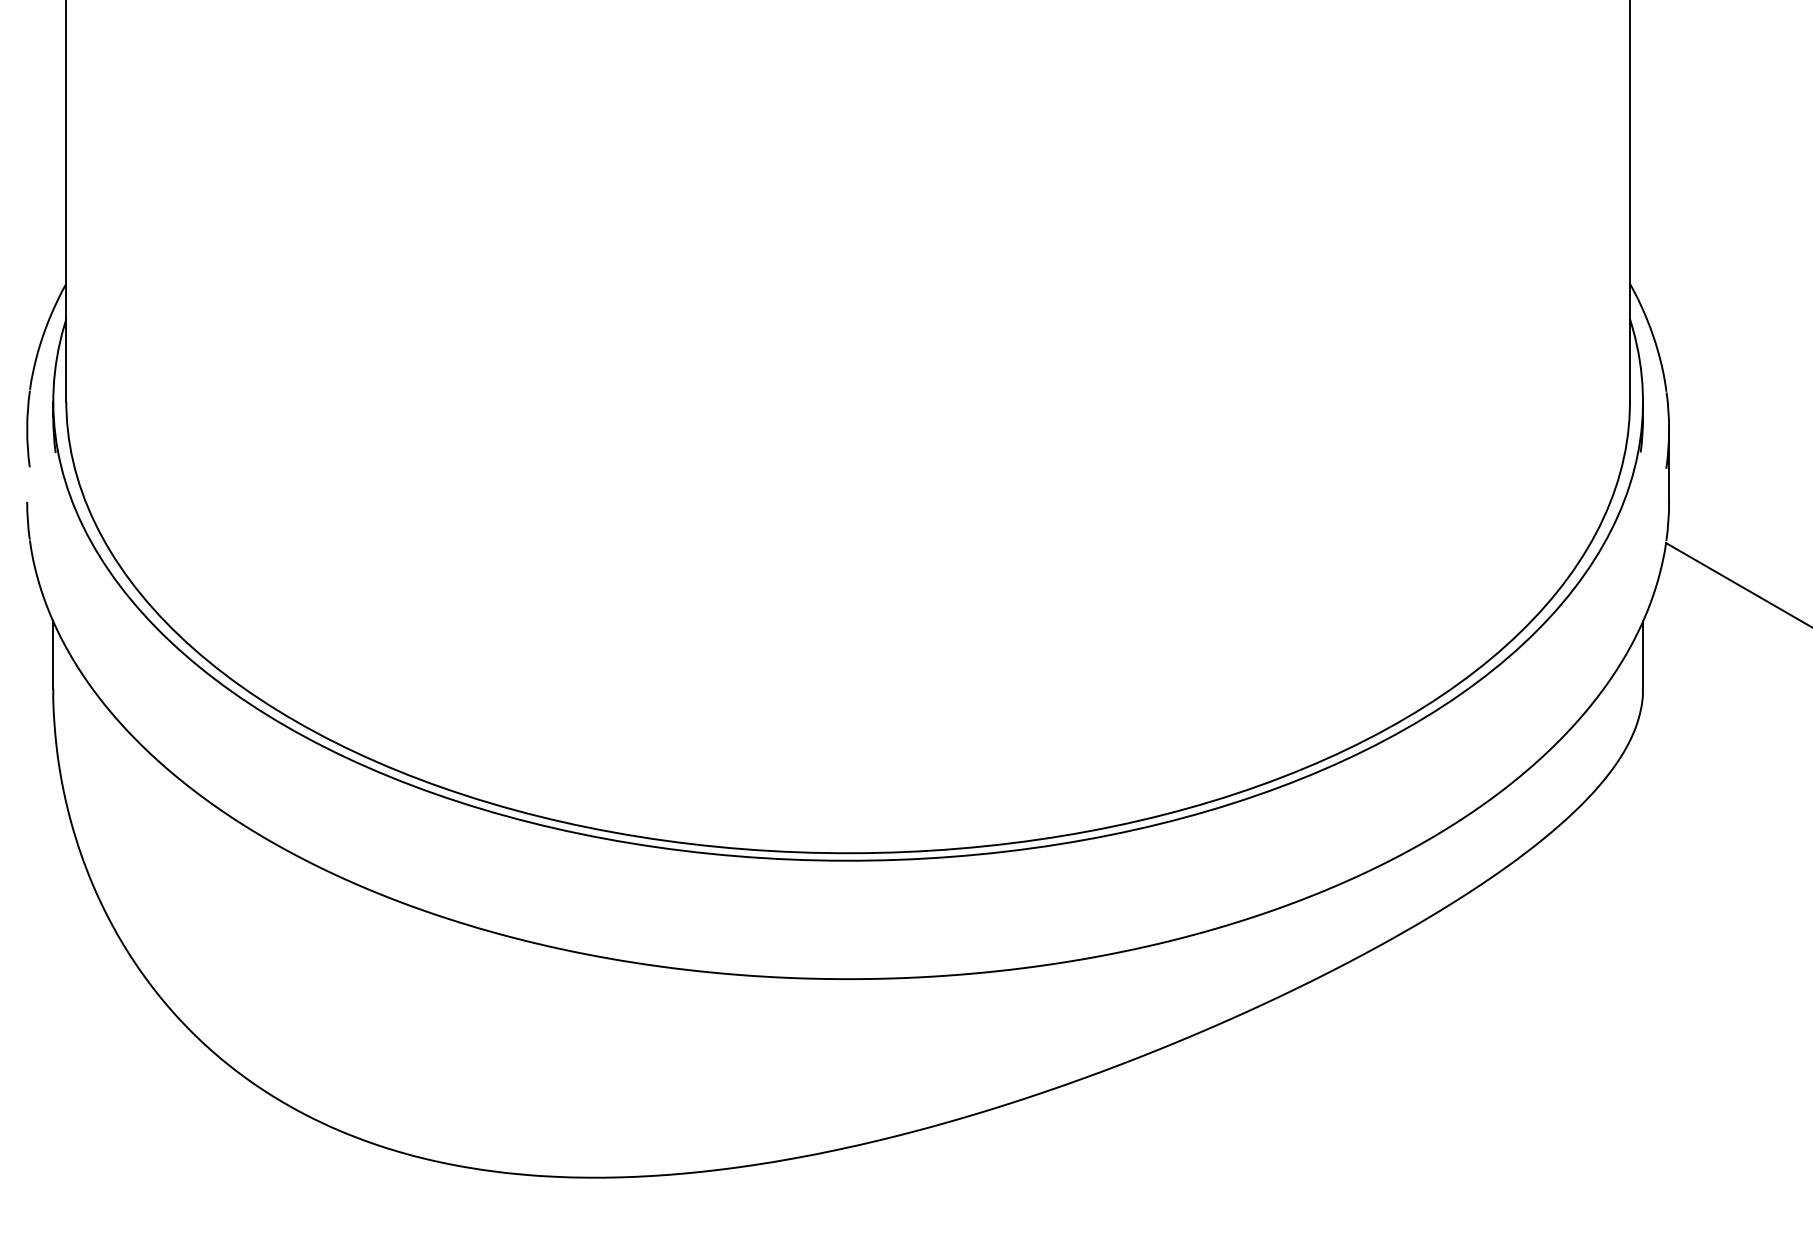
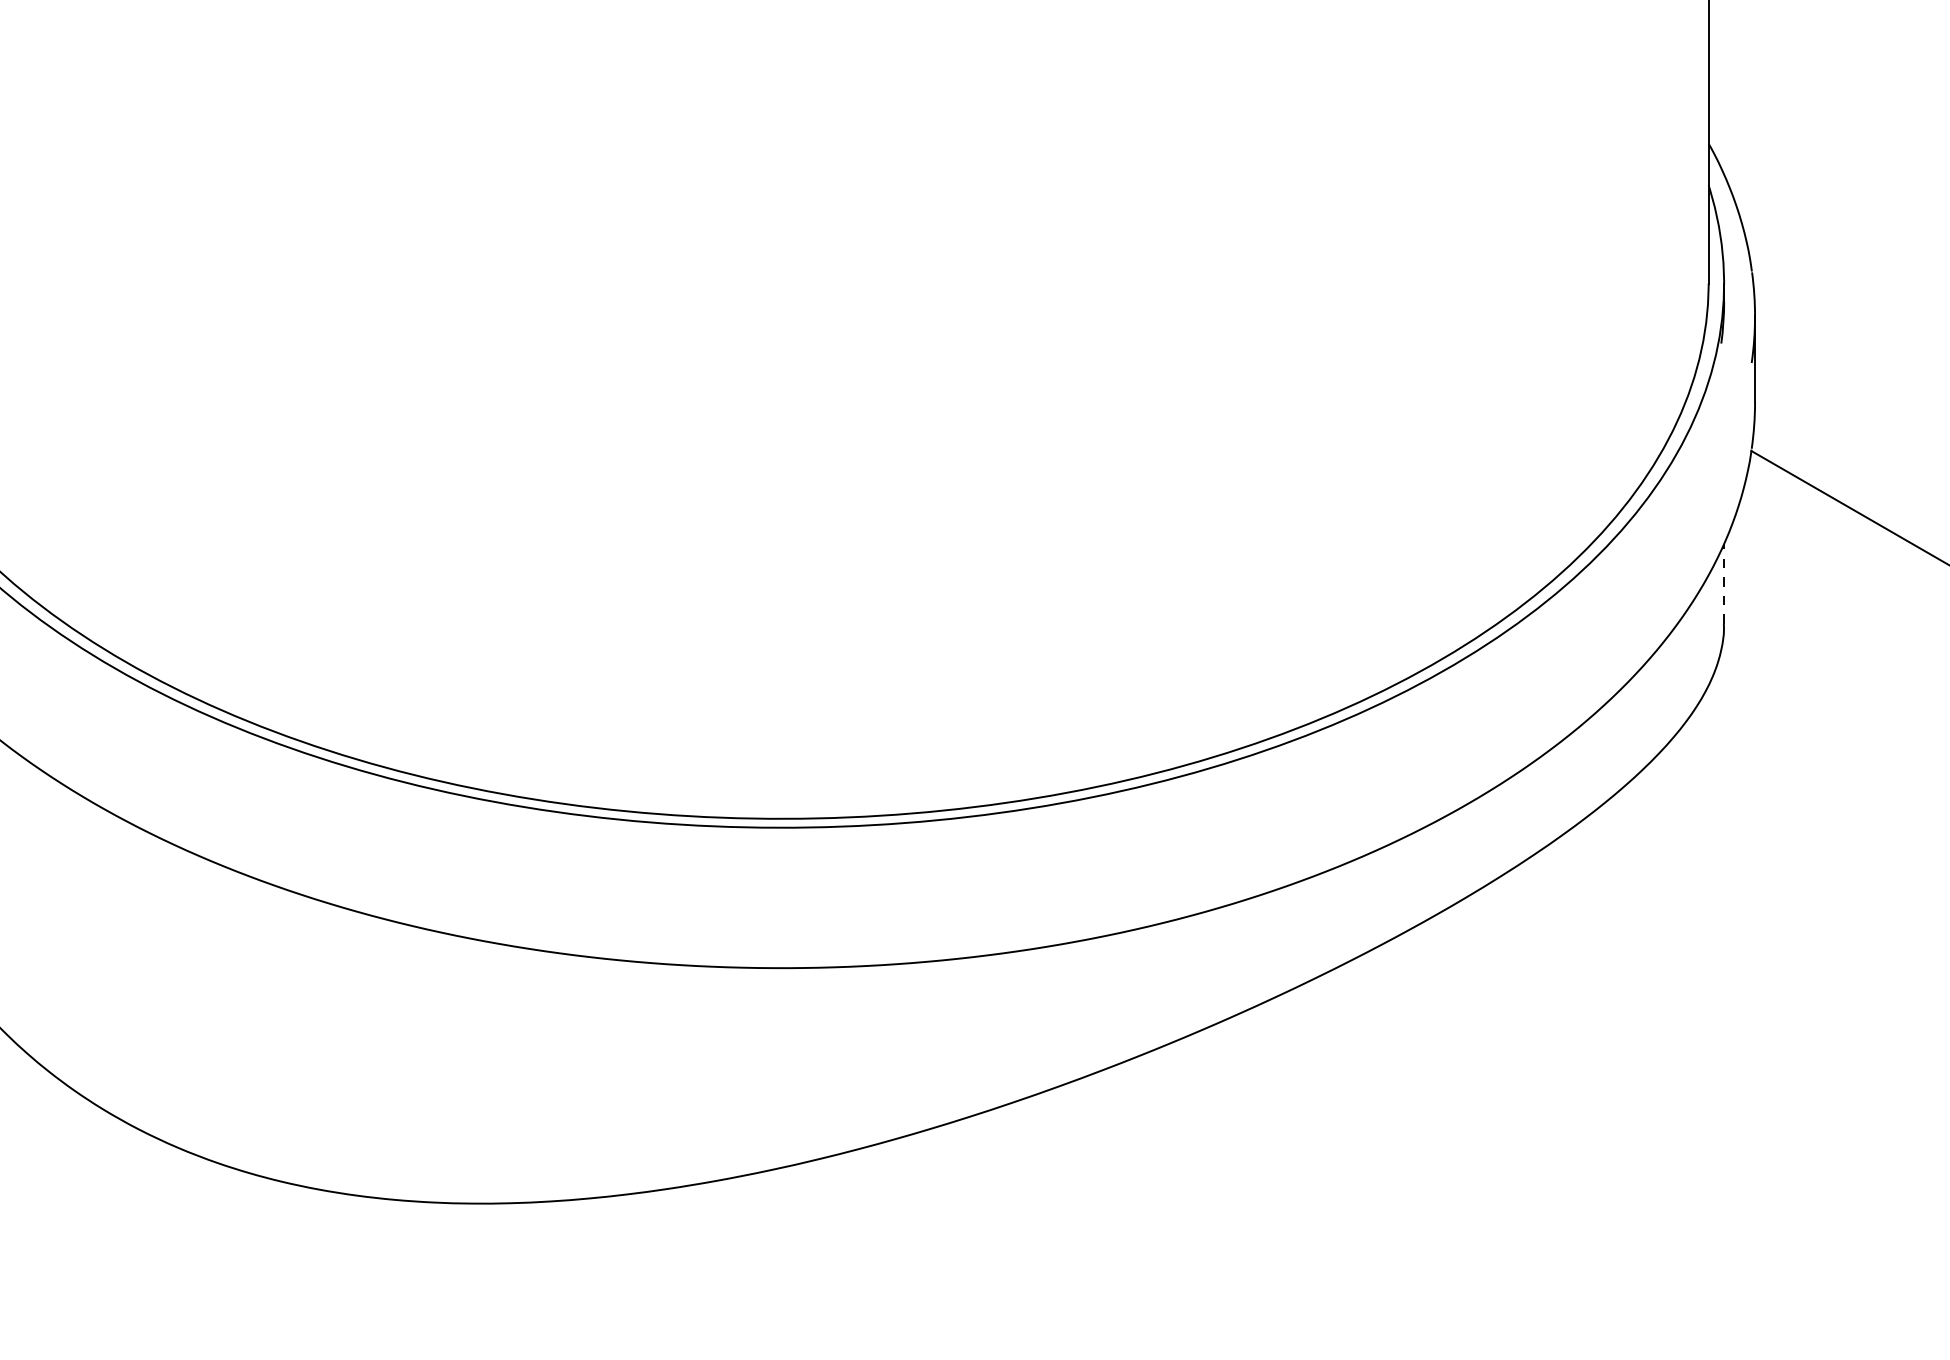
line: (1643, 655) -> (1724, 584), solid -> dashed

